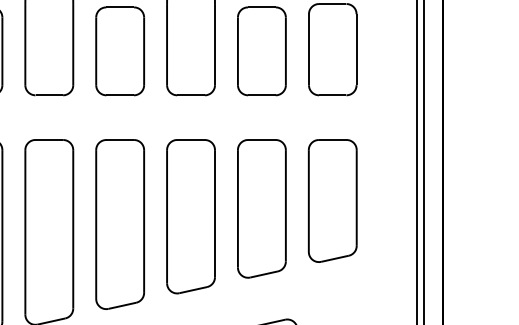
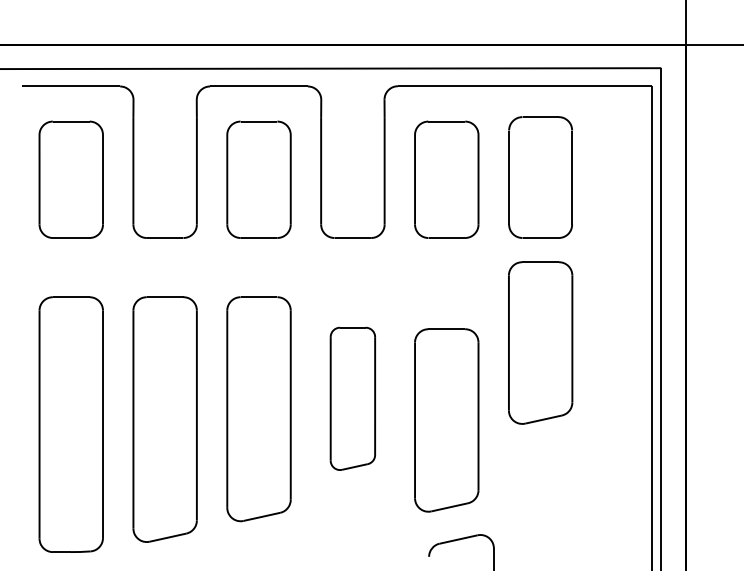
part: (332, 200) -> (540, 342), moved
part: (261, 208) -> (446, 420), moved
part: (190, 216) -> (352, 398), size x0.7

